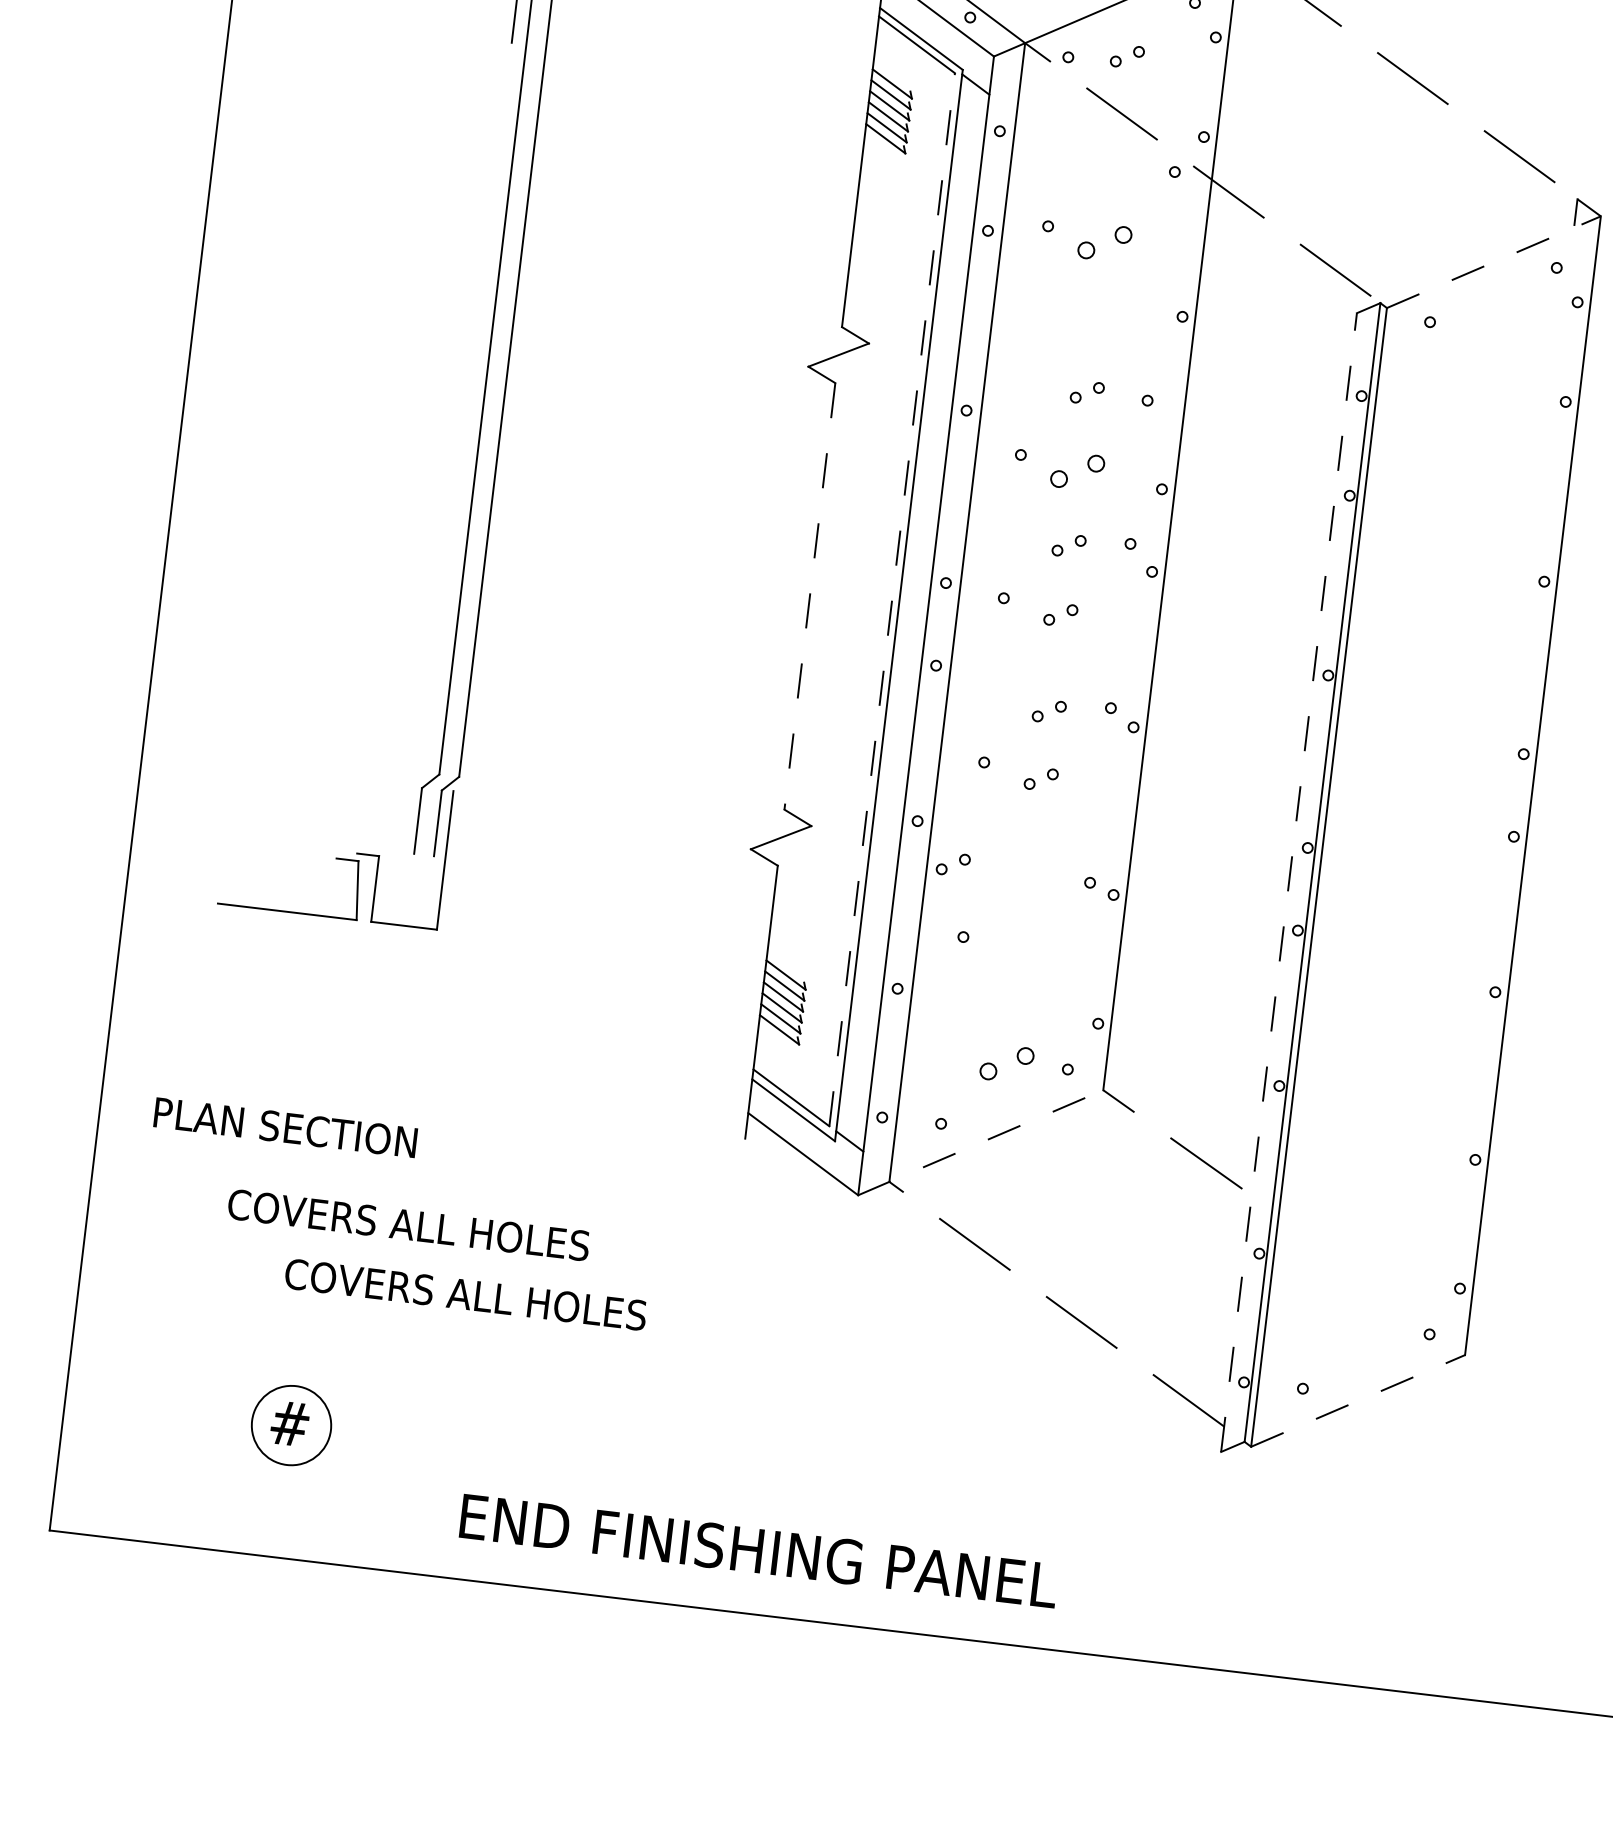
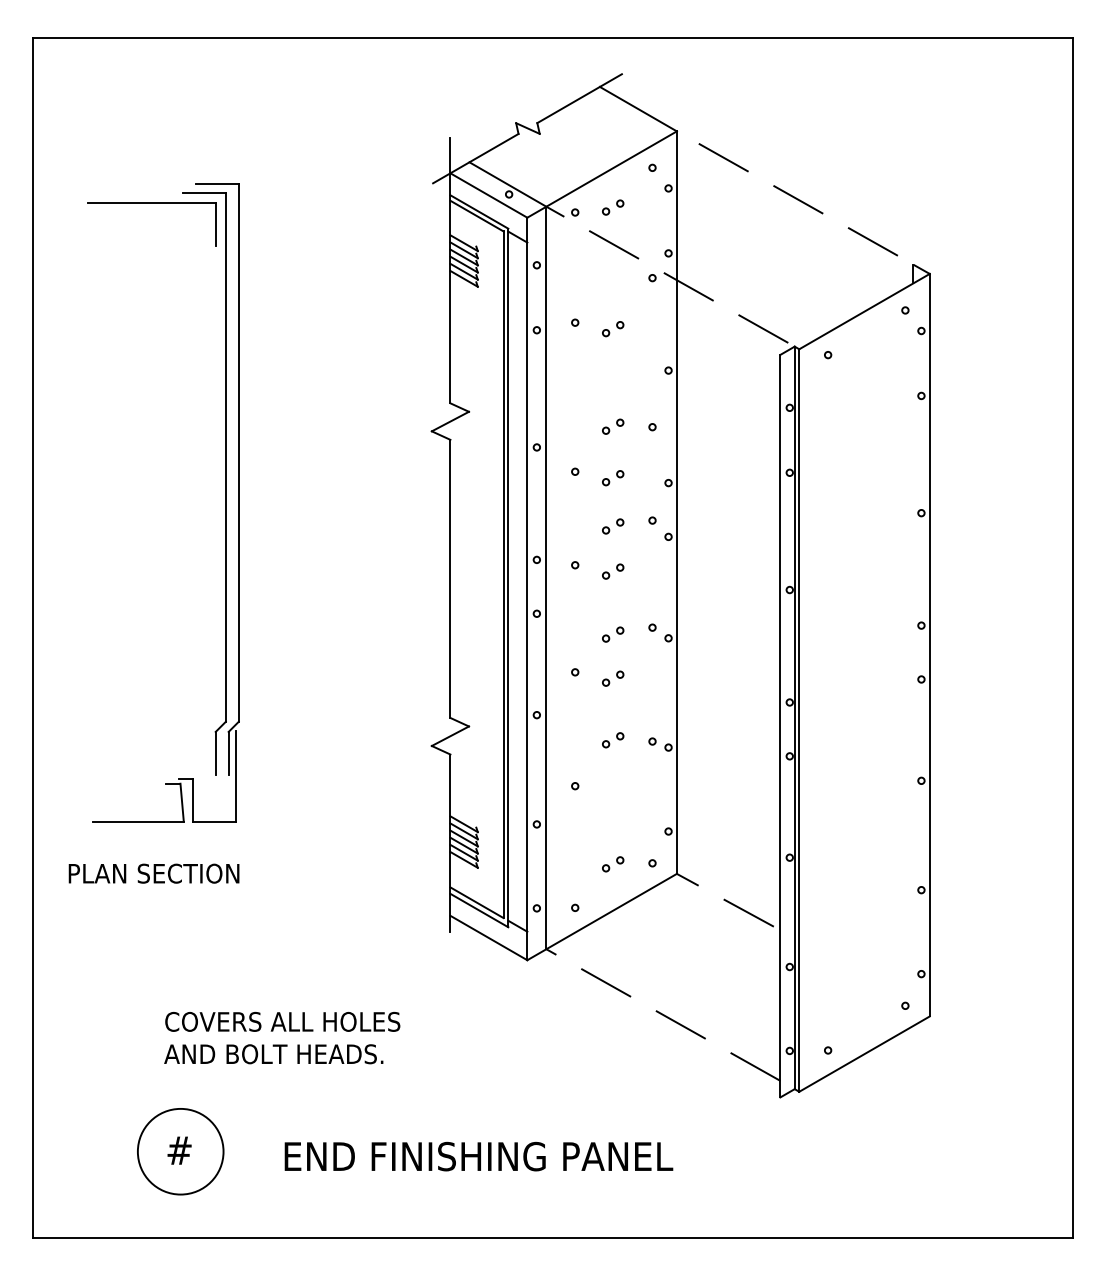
part: (1105, 243) -> (613, 329), size x0.62
line: (1493, 262) -> (864, 311), dashed -> solid
part: (1078, 472) -> (613, 478), size x0.62
line: (809, 597) -> (450, 579), dashed -> solid
line: (892, 599) -> (503, 574), dashed -> solid
part: (953, 864) -> (613, 740), moved
line: (1289, 881) -> (780, 725), dashed -> solid
part: (1007, 1064) -> (613, 864), size x0.62
text: (284, 1127) -> (153, 873), moved
line: (981, 1141) -> (602, 916), dashed -> solid
text: (408, 1224) -> (282, 1021), moved
text: (465, 1295) -> (282, 1054), COVERS ALL HOLES -> AND BOLT HEADS.
line: (1358, 1399) -> (864, 1053), dashed -> solid
circle: (291, 1425) -> (180, 1151), size x1.67
text: (758, 1550) -> (478, 1156), moved

